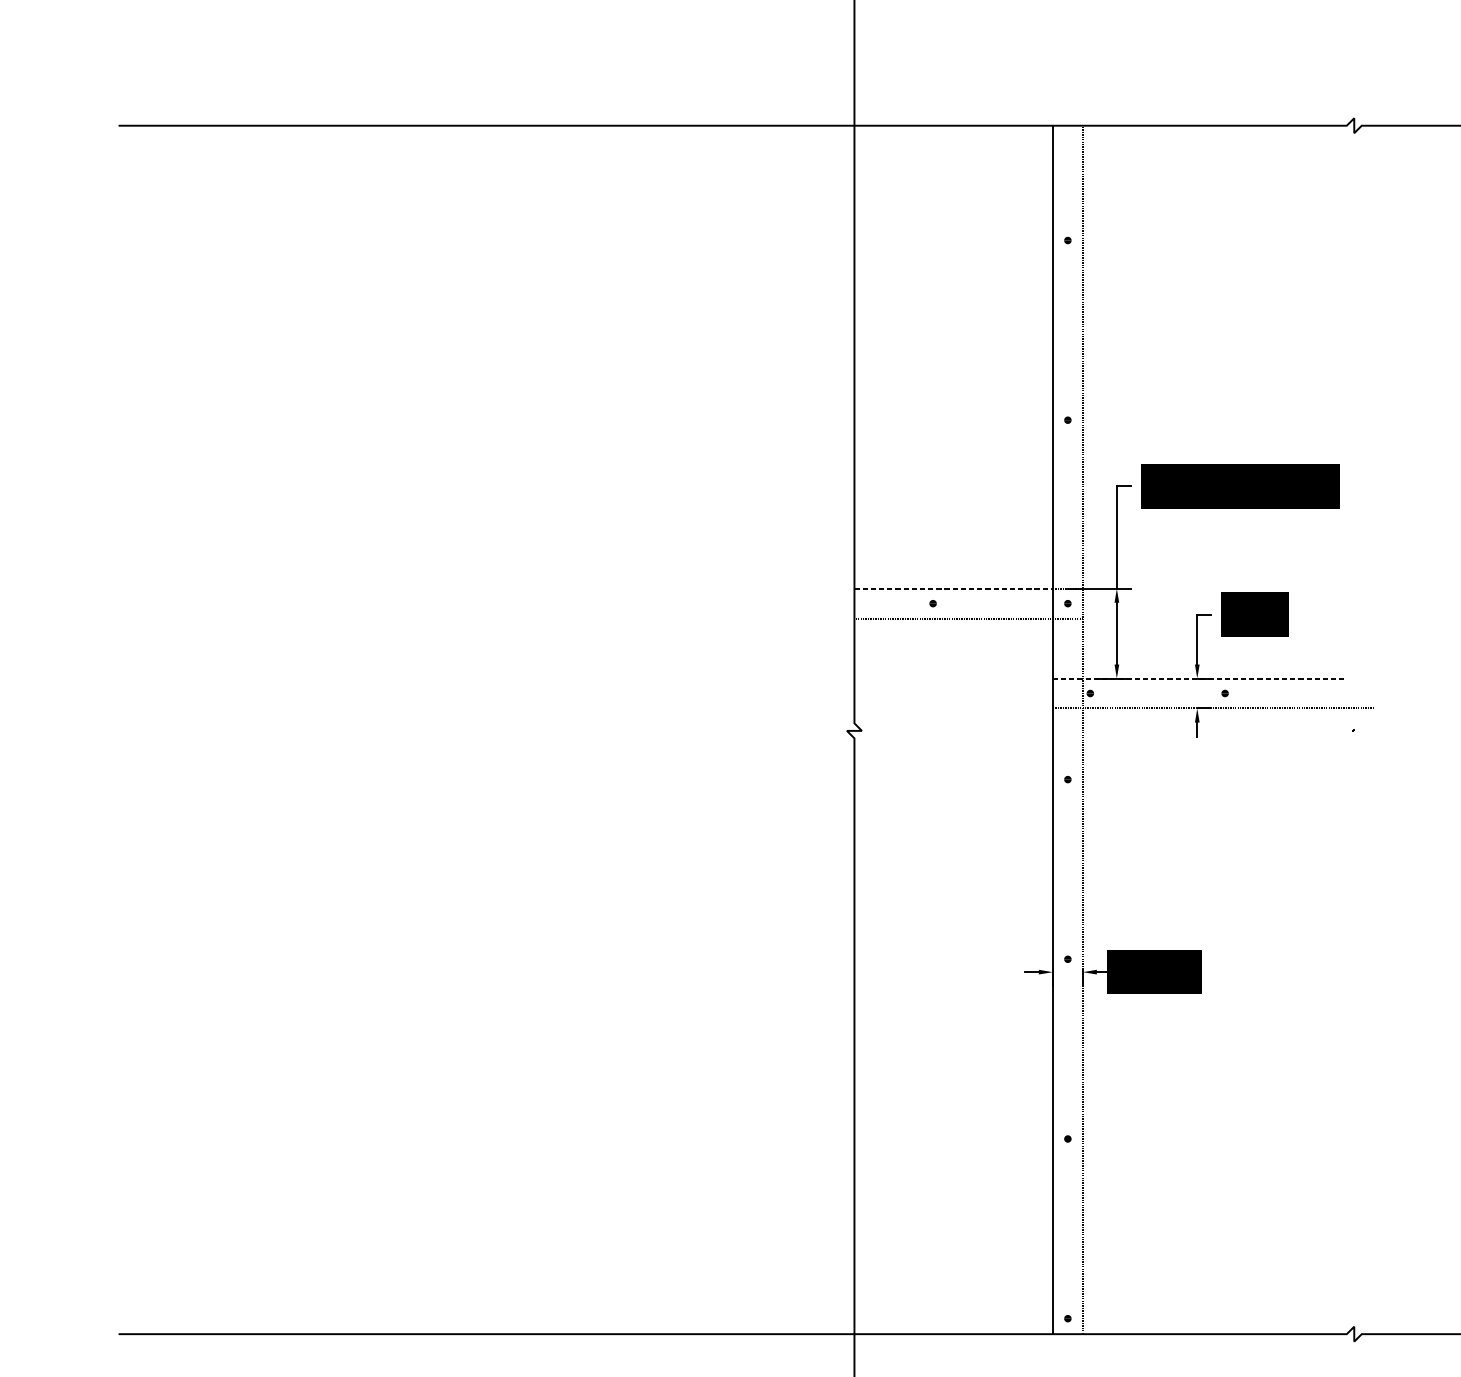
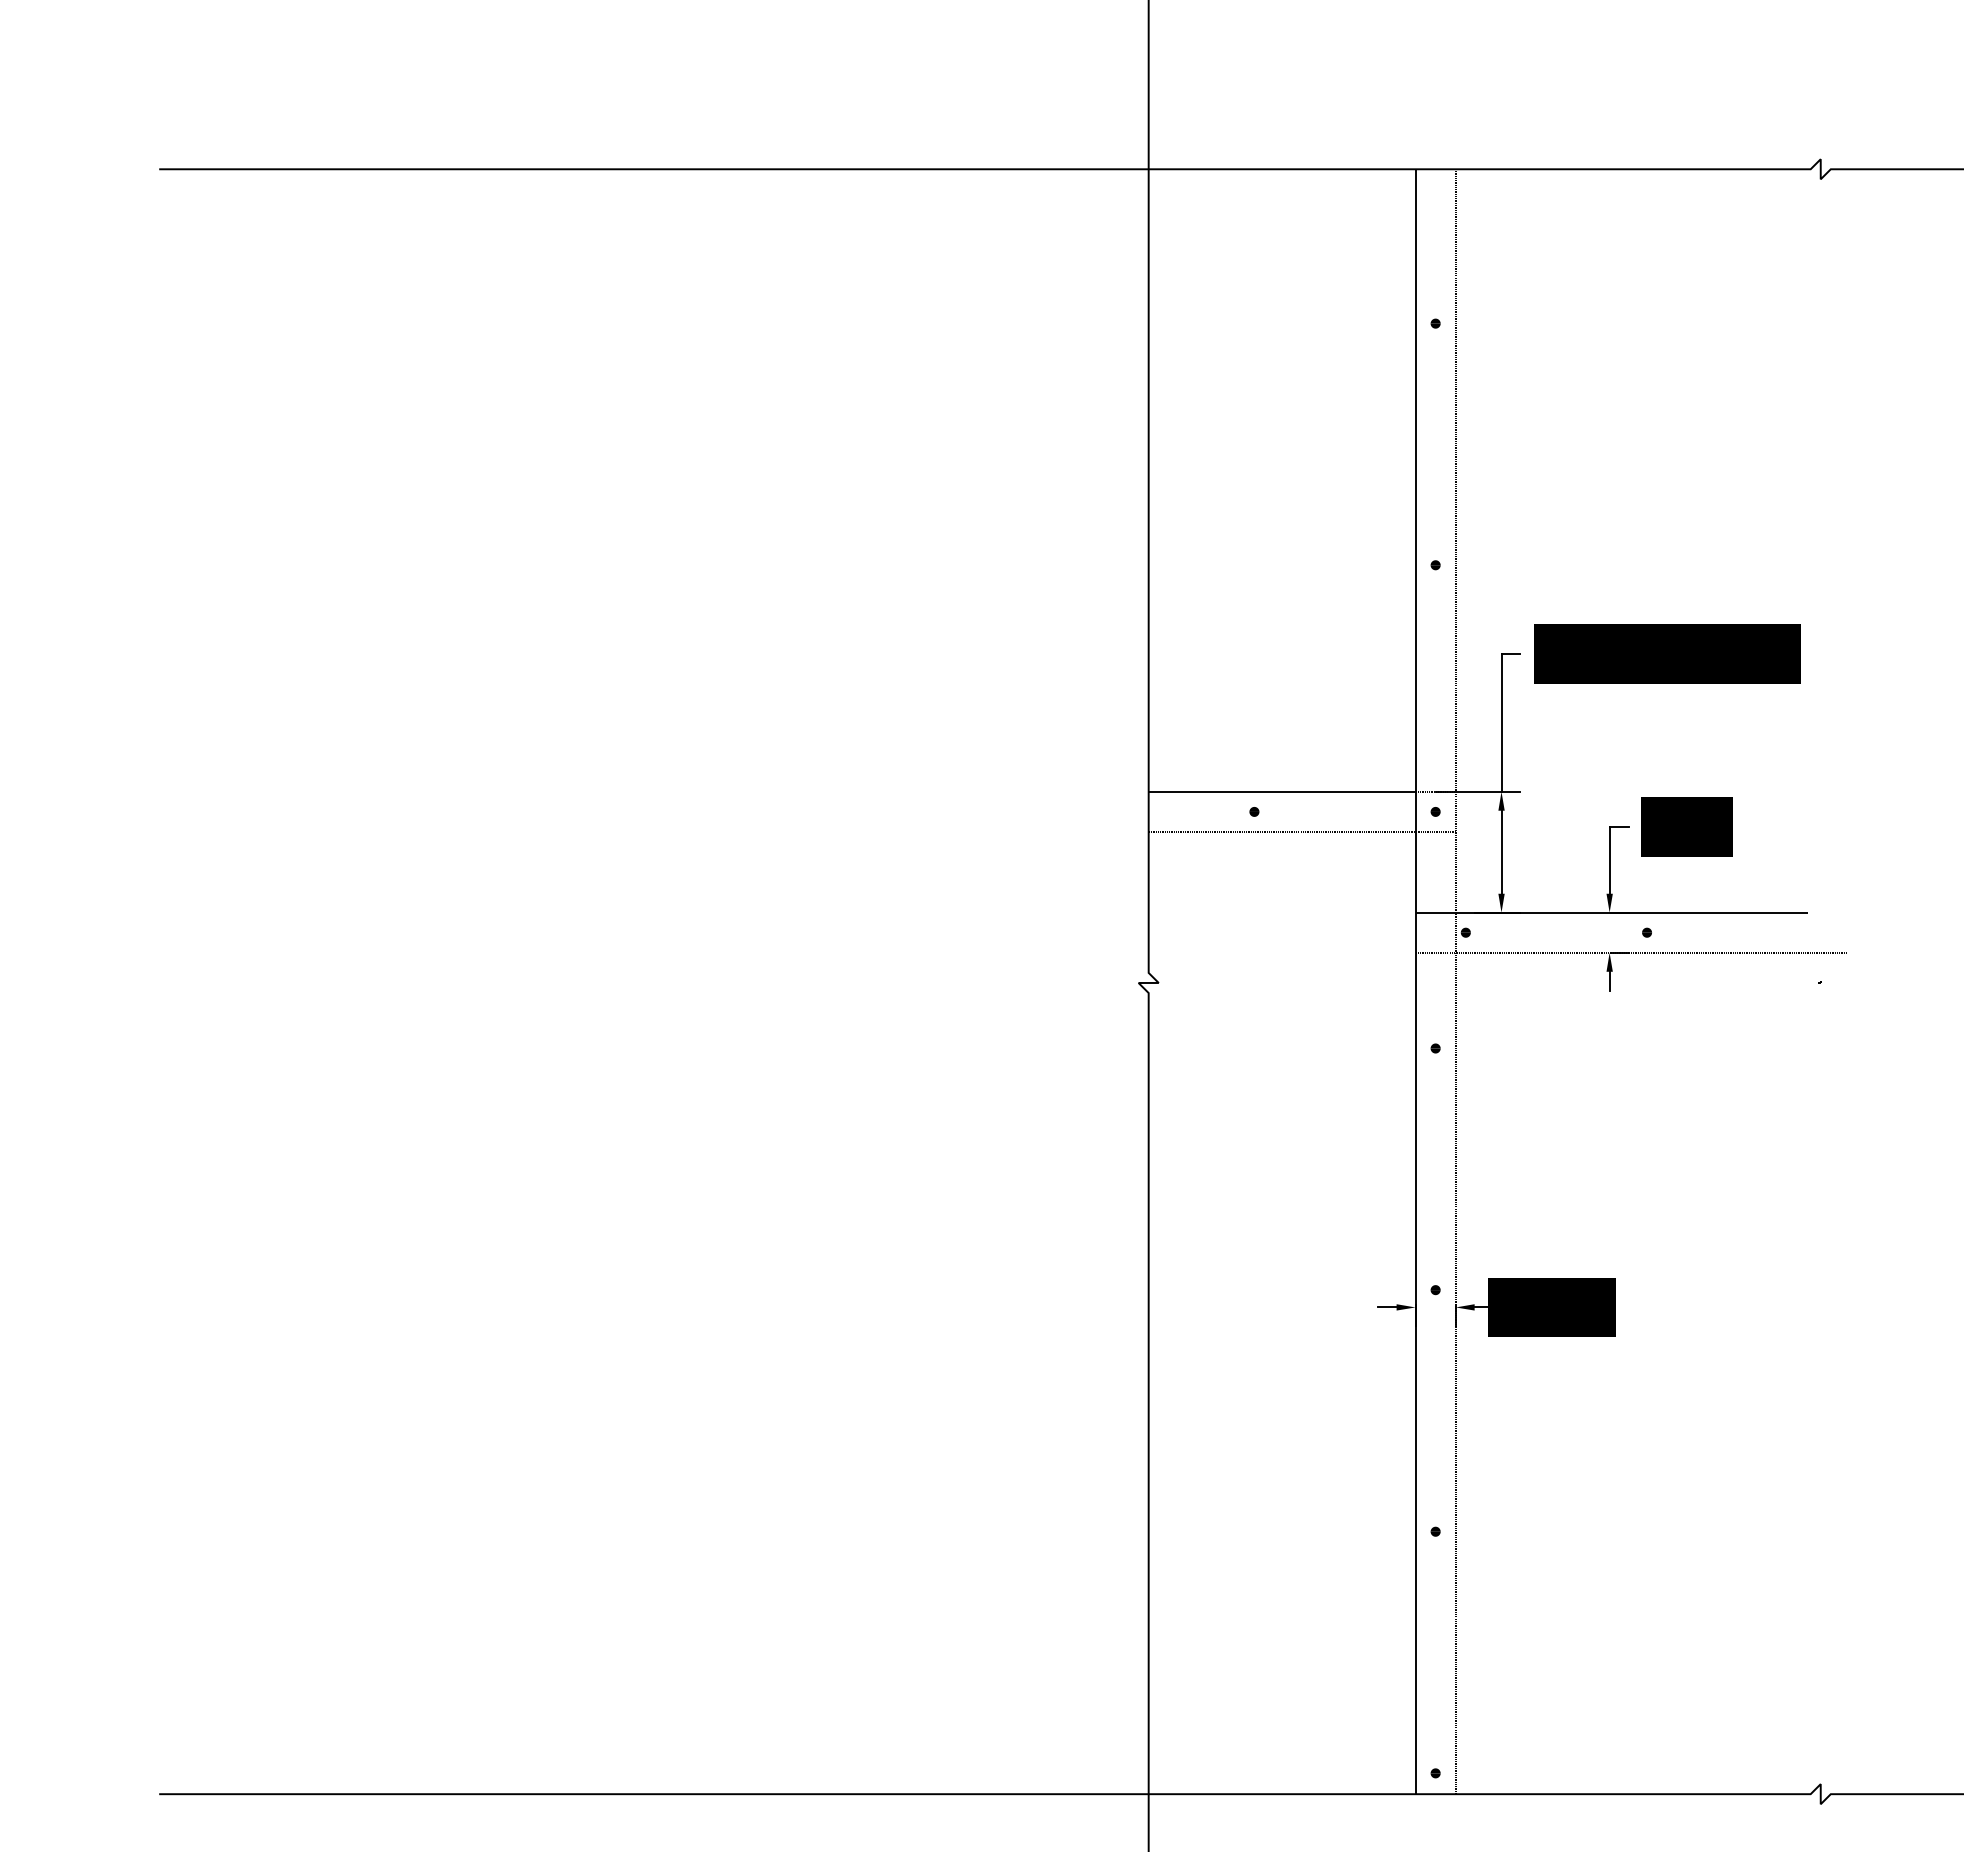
line: (953, 588) -> (1282, 791), dashed -> solid
line: (1199, 678) -> (1612, 912), dashed -> solid

